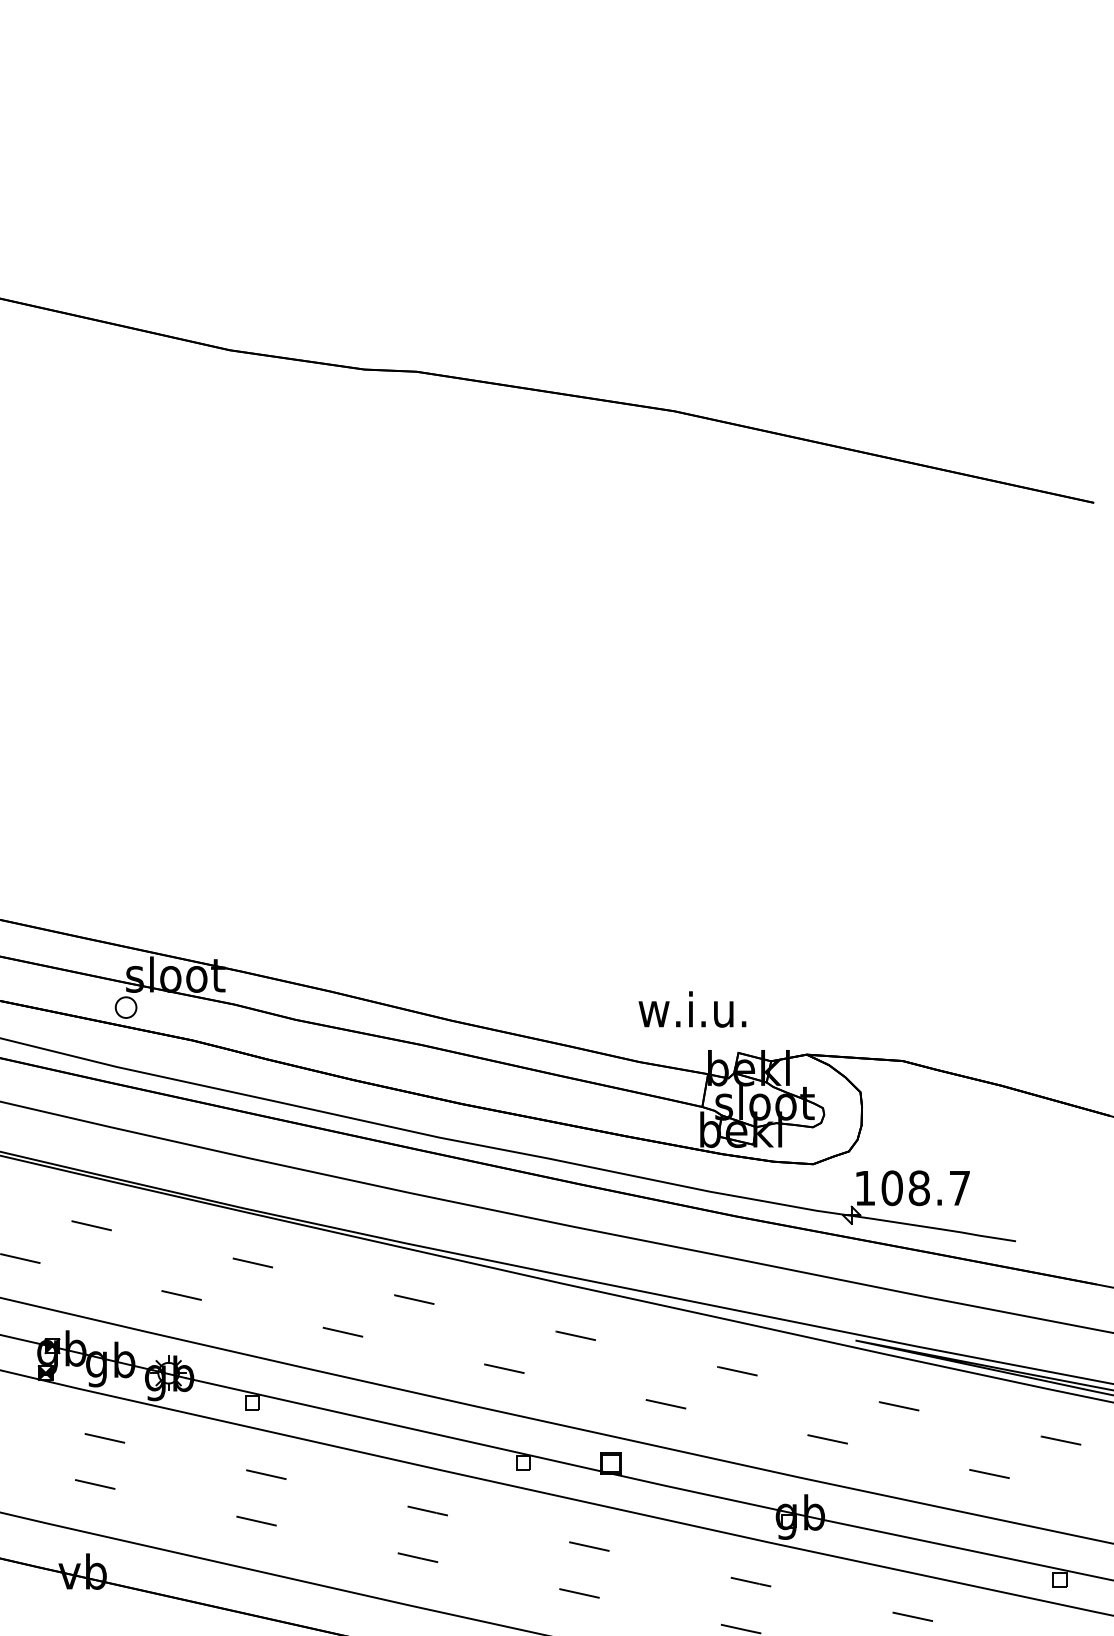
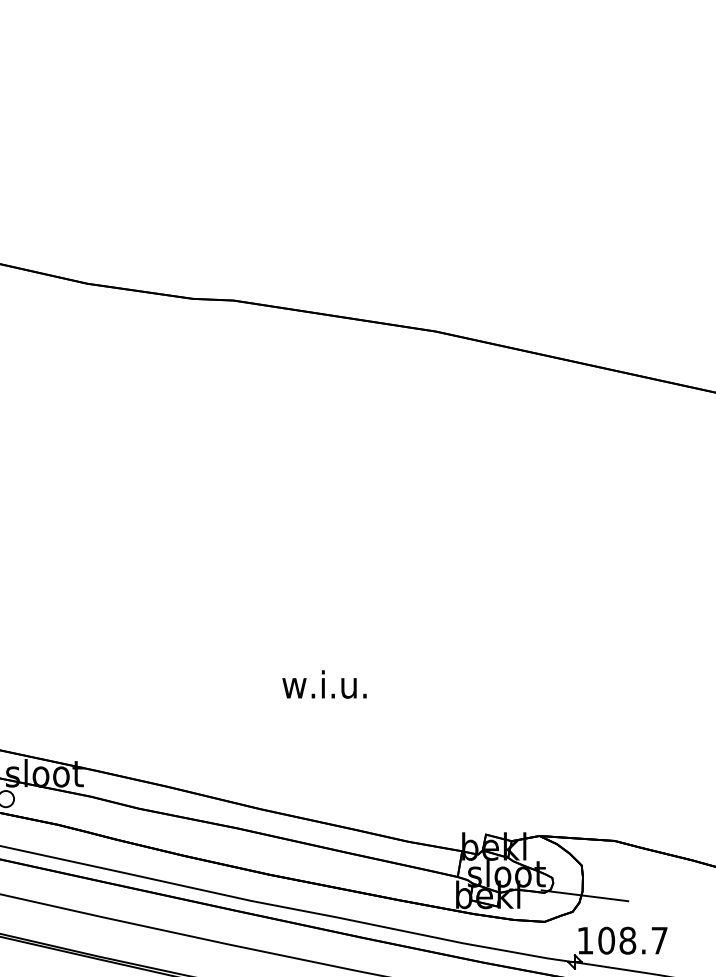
text: (692, 1009) -> (324, 684), moved
line: (864, 1130) -> (584, 895), added

